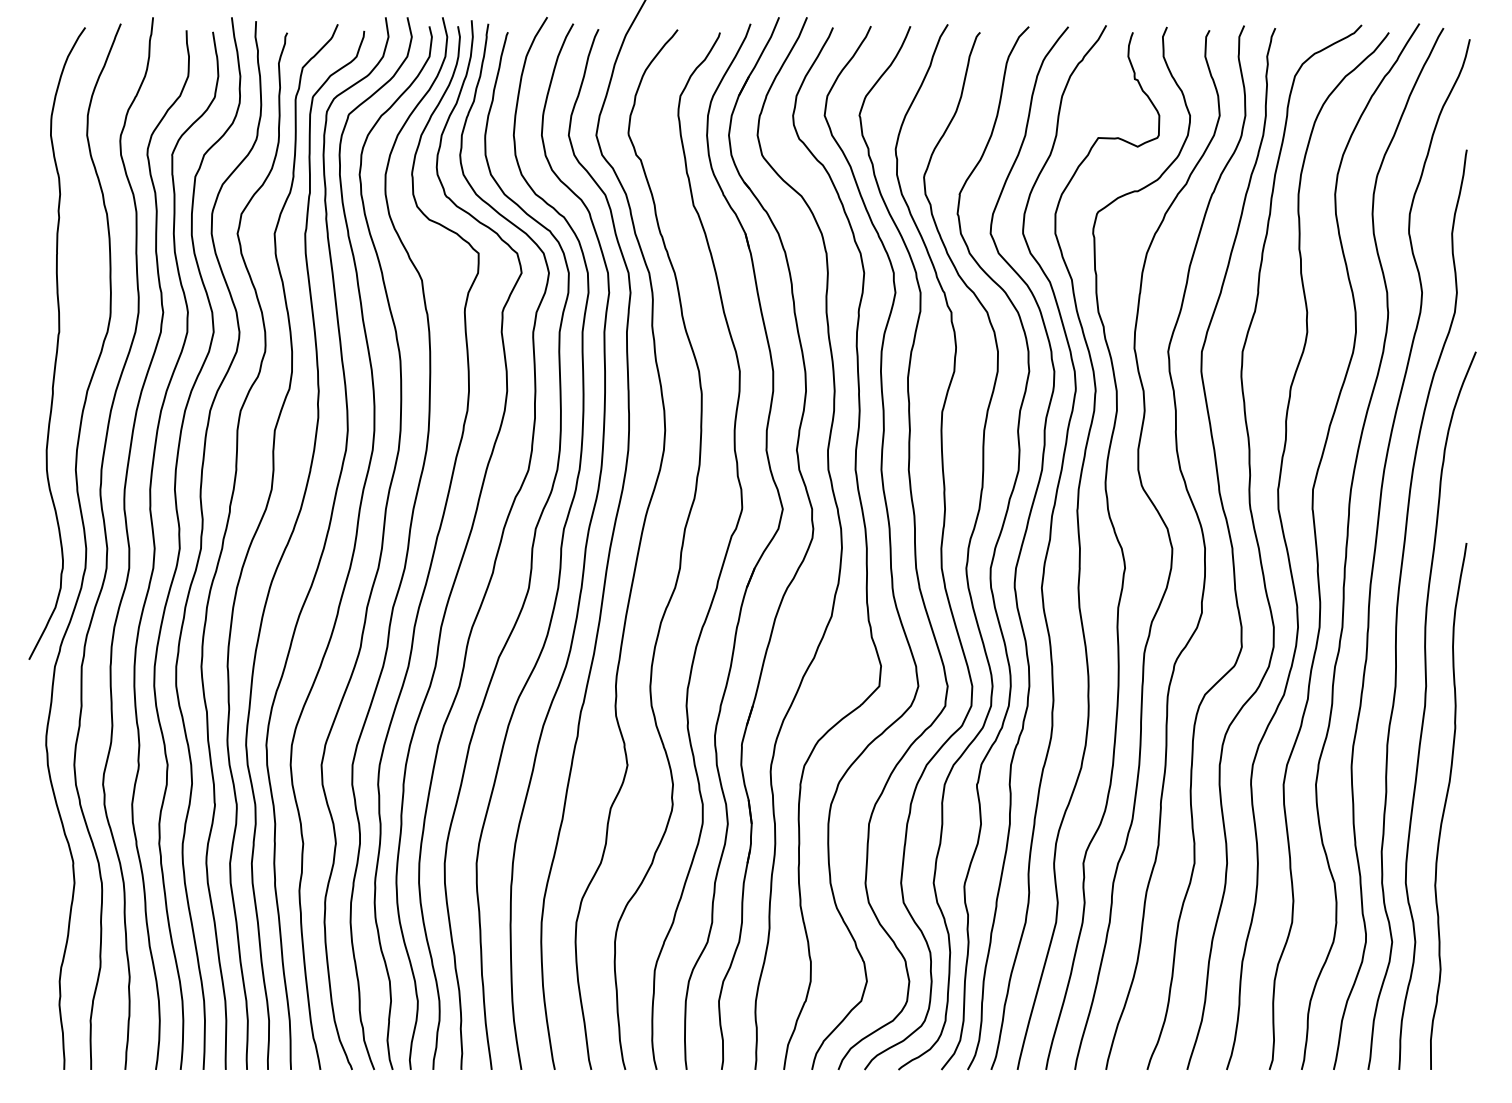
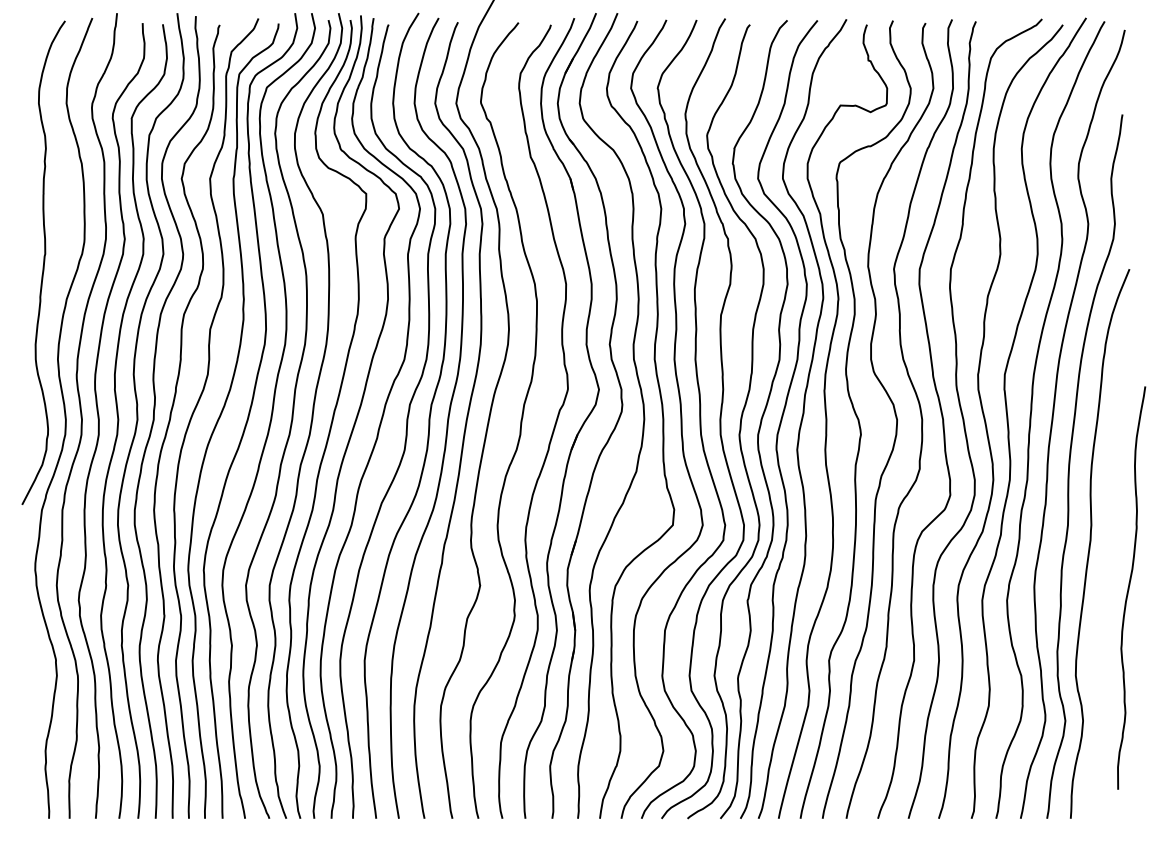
curve: (1445, 805) -> (1129, 587), moved

